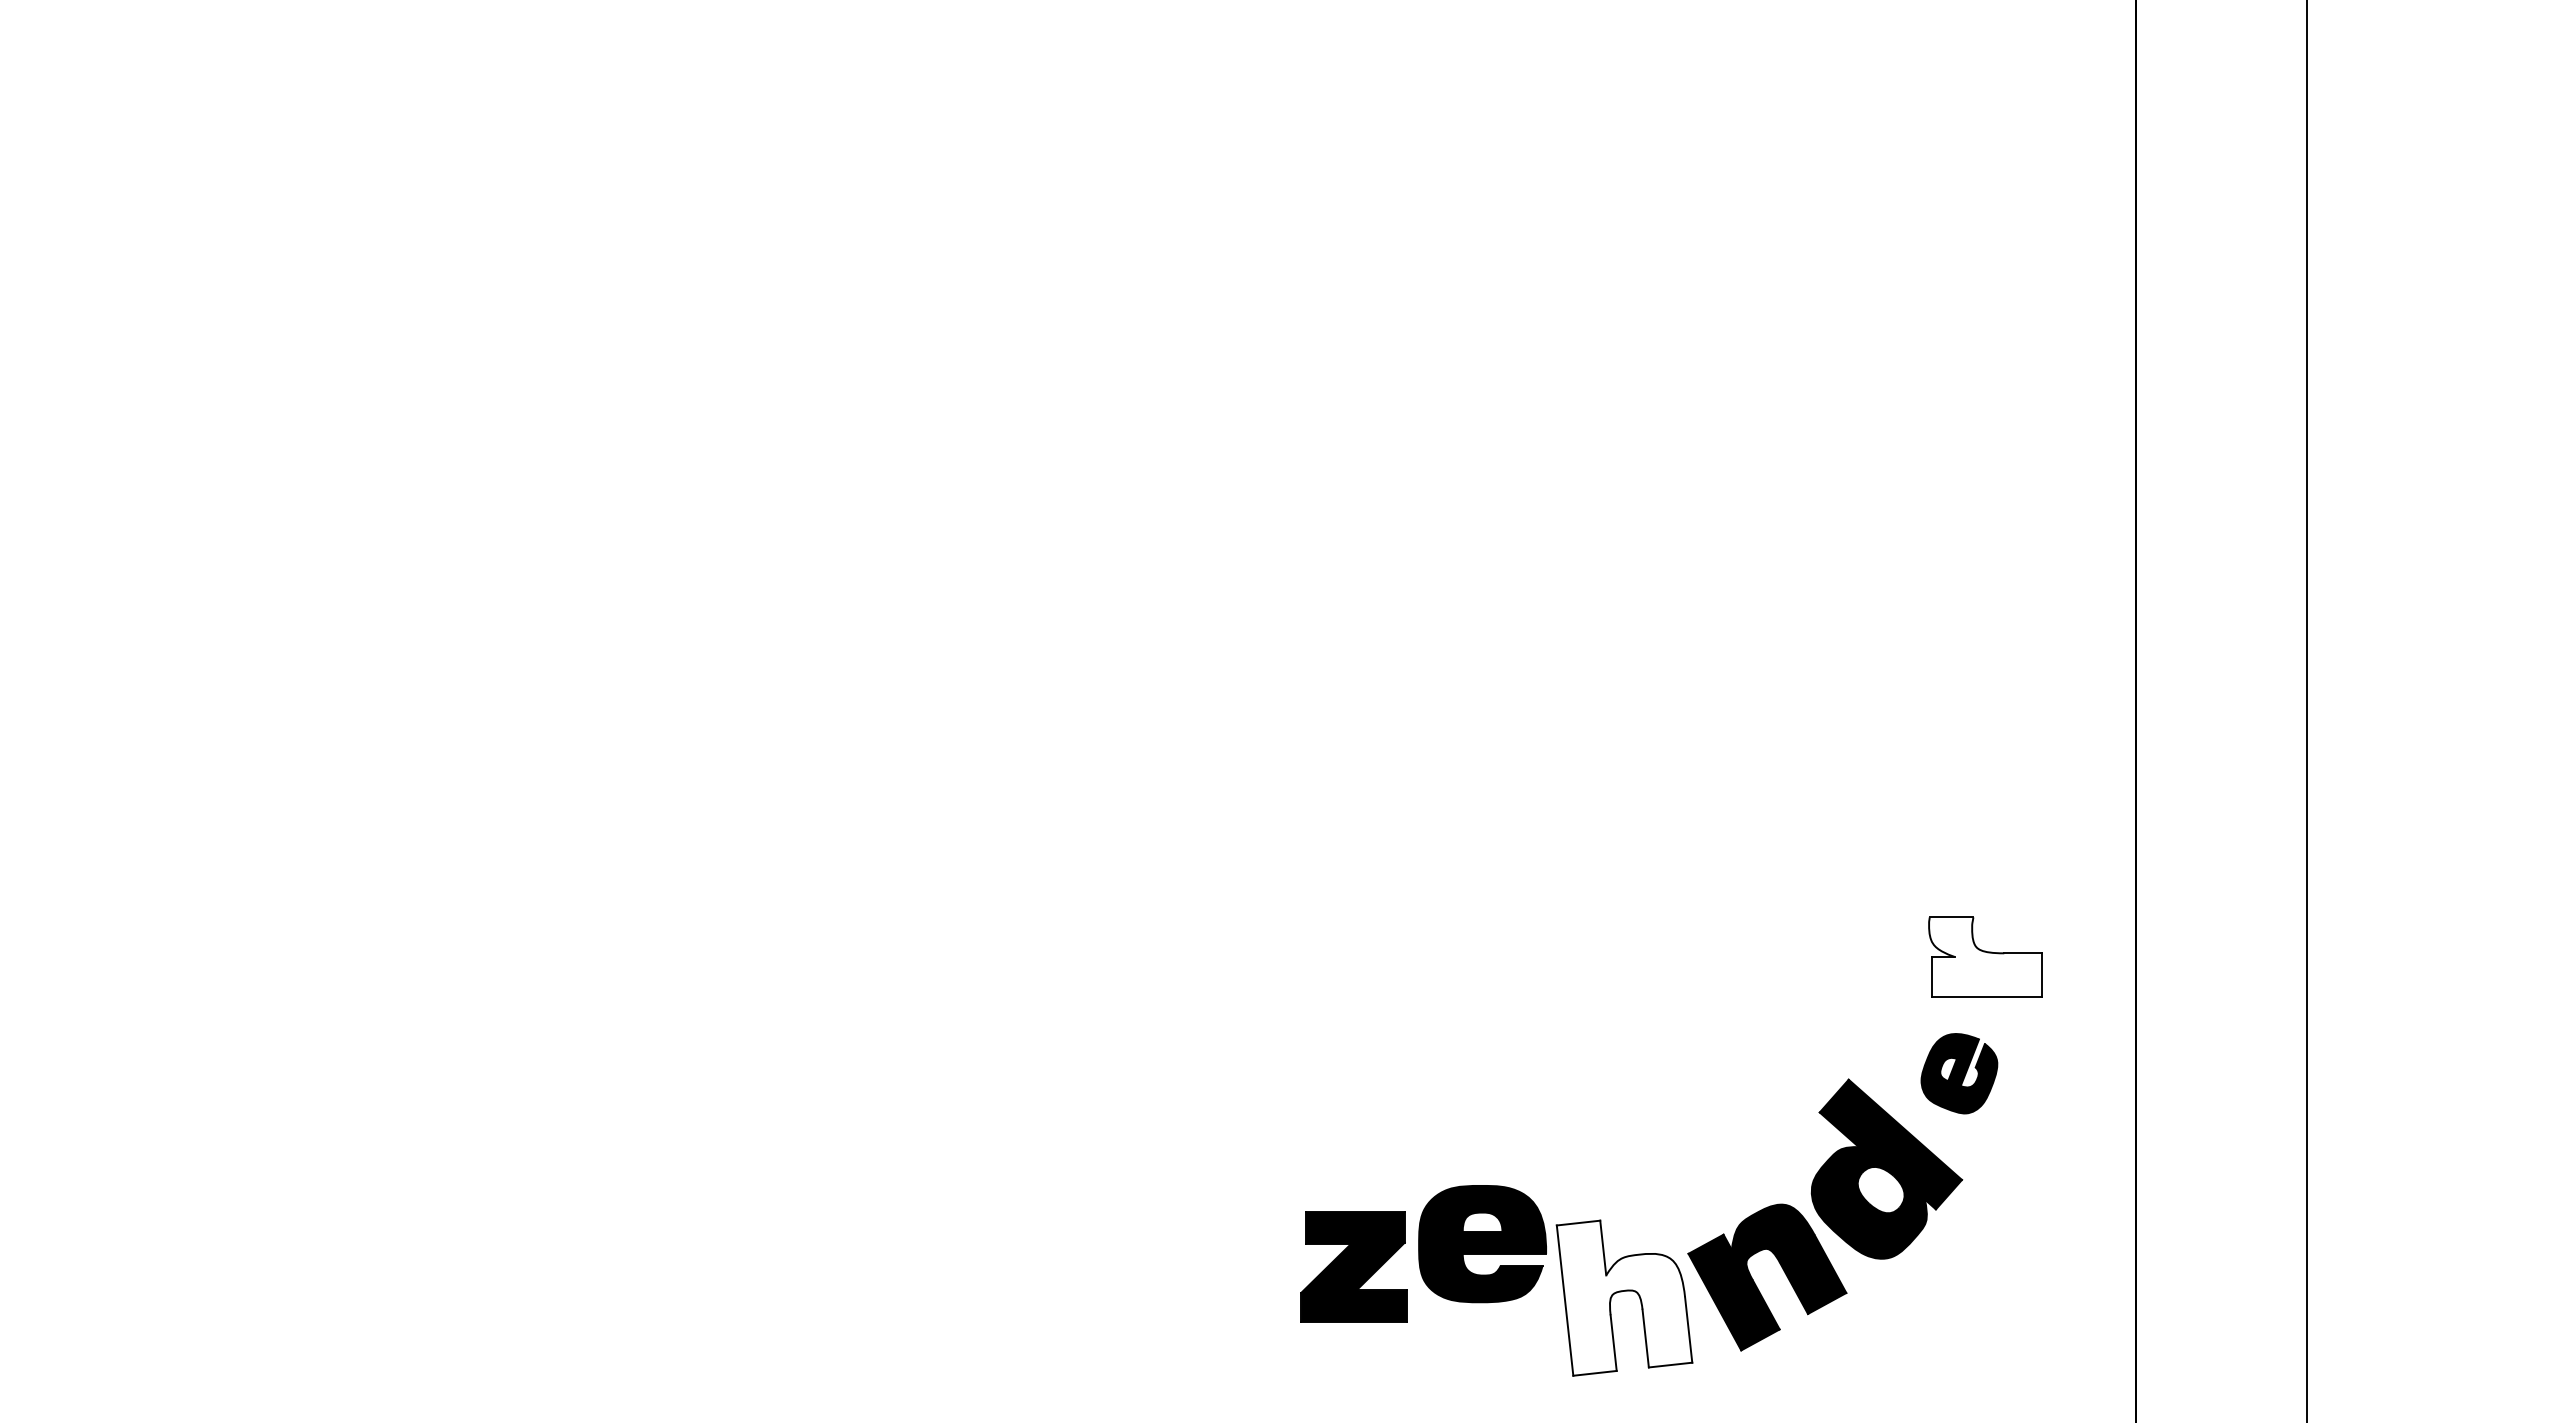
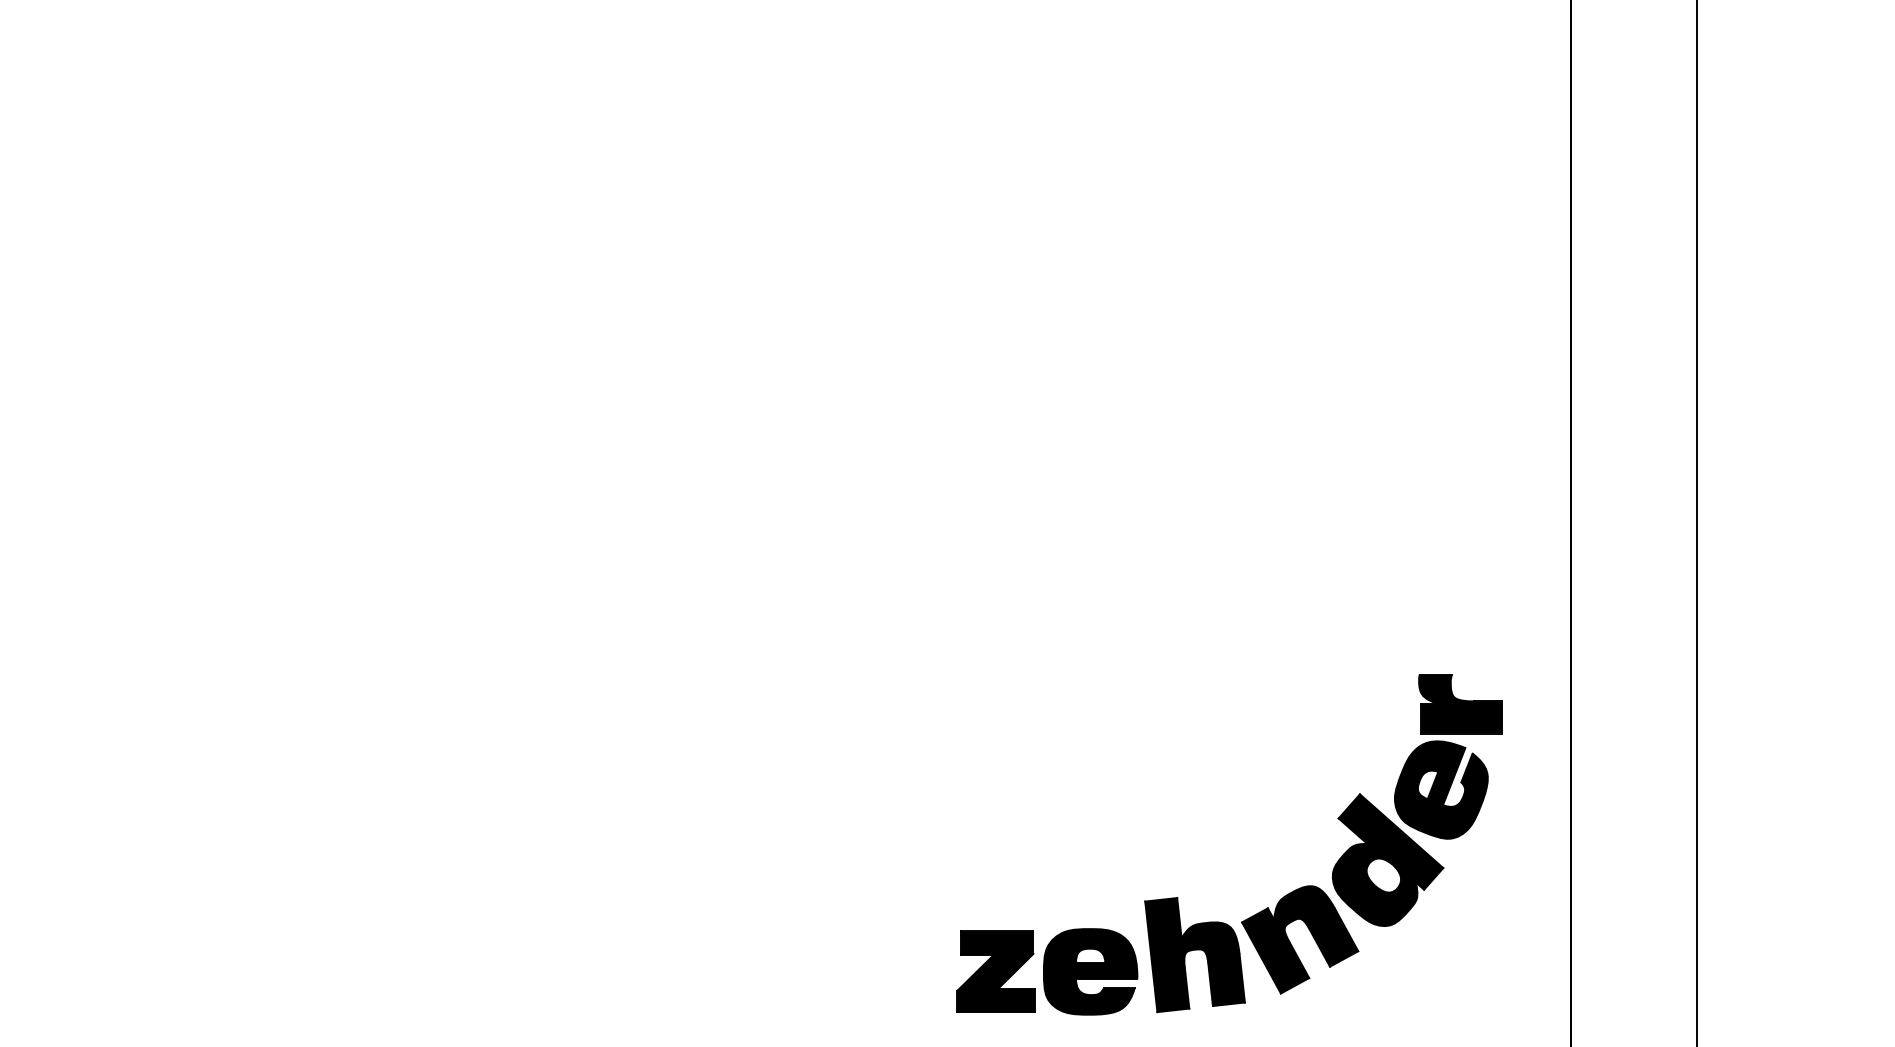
fill: (1985, 957) -> (1460, 704), added
part: (1959, 1073) -> (1441, 789), size x1.67
part: (1482, 1244) -> (1090, 972), moved
part: (1353, 1266) -> (995, 971), moved
fill: (1624, 1297) -> (1195, 954), added

